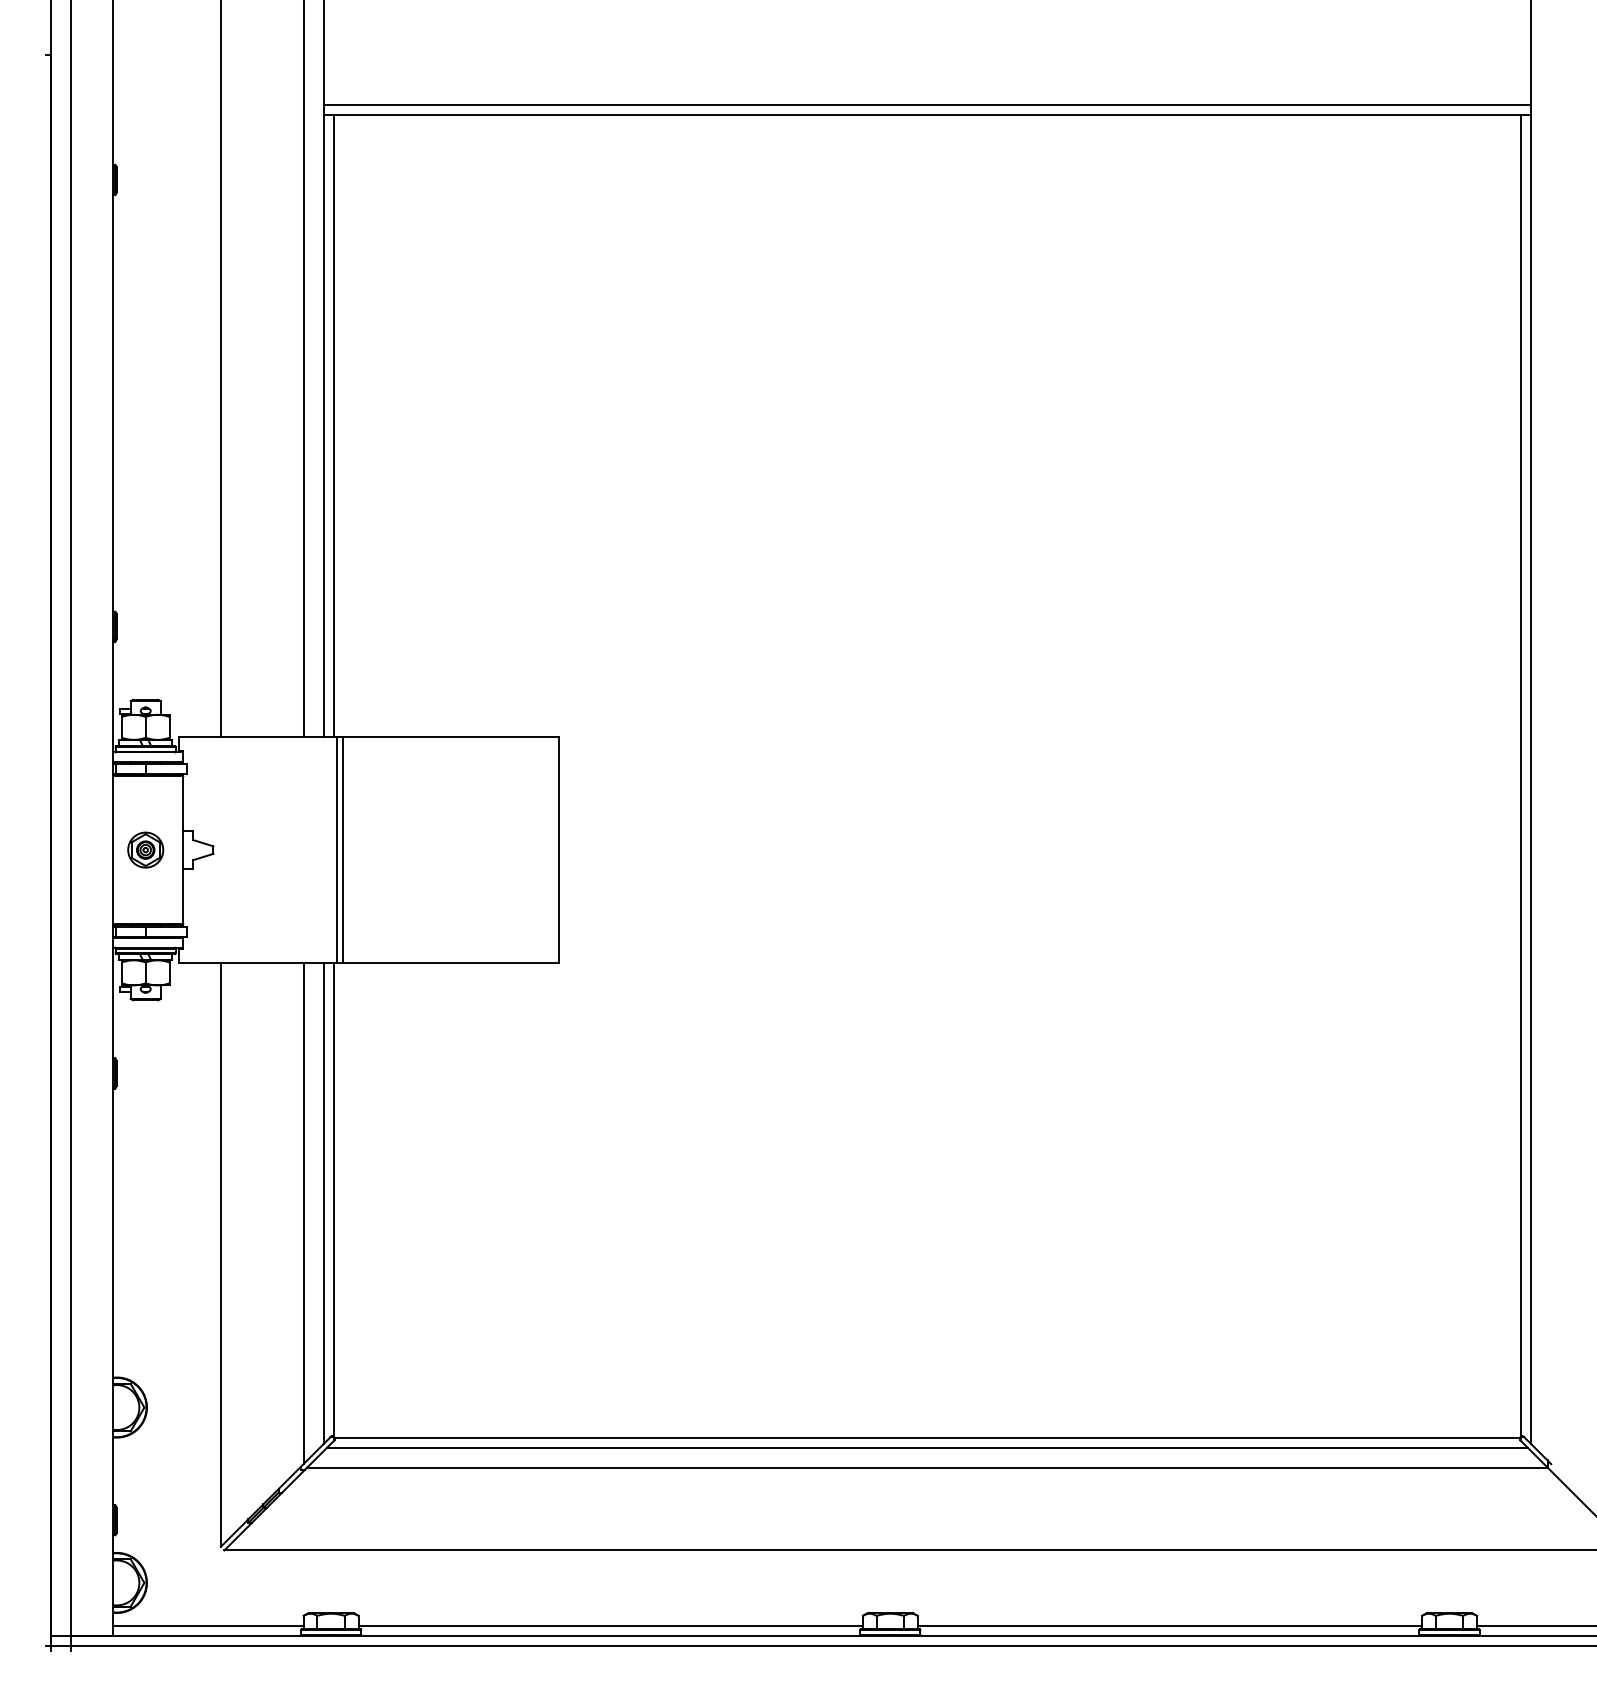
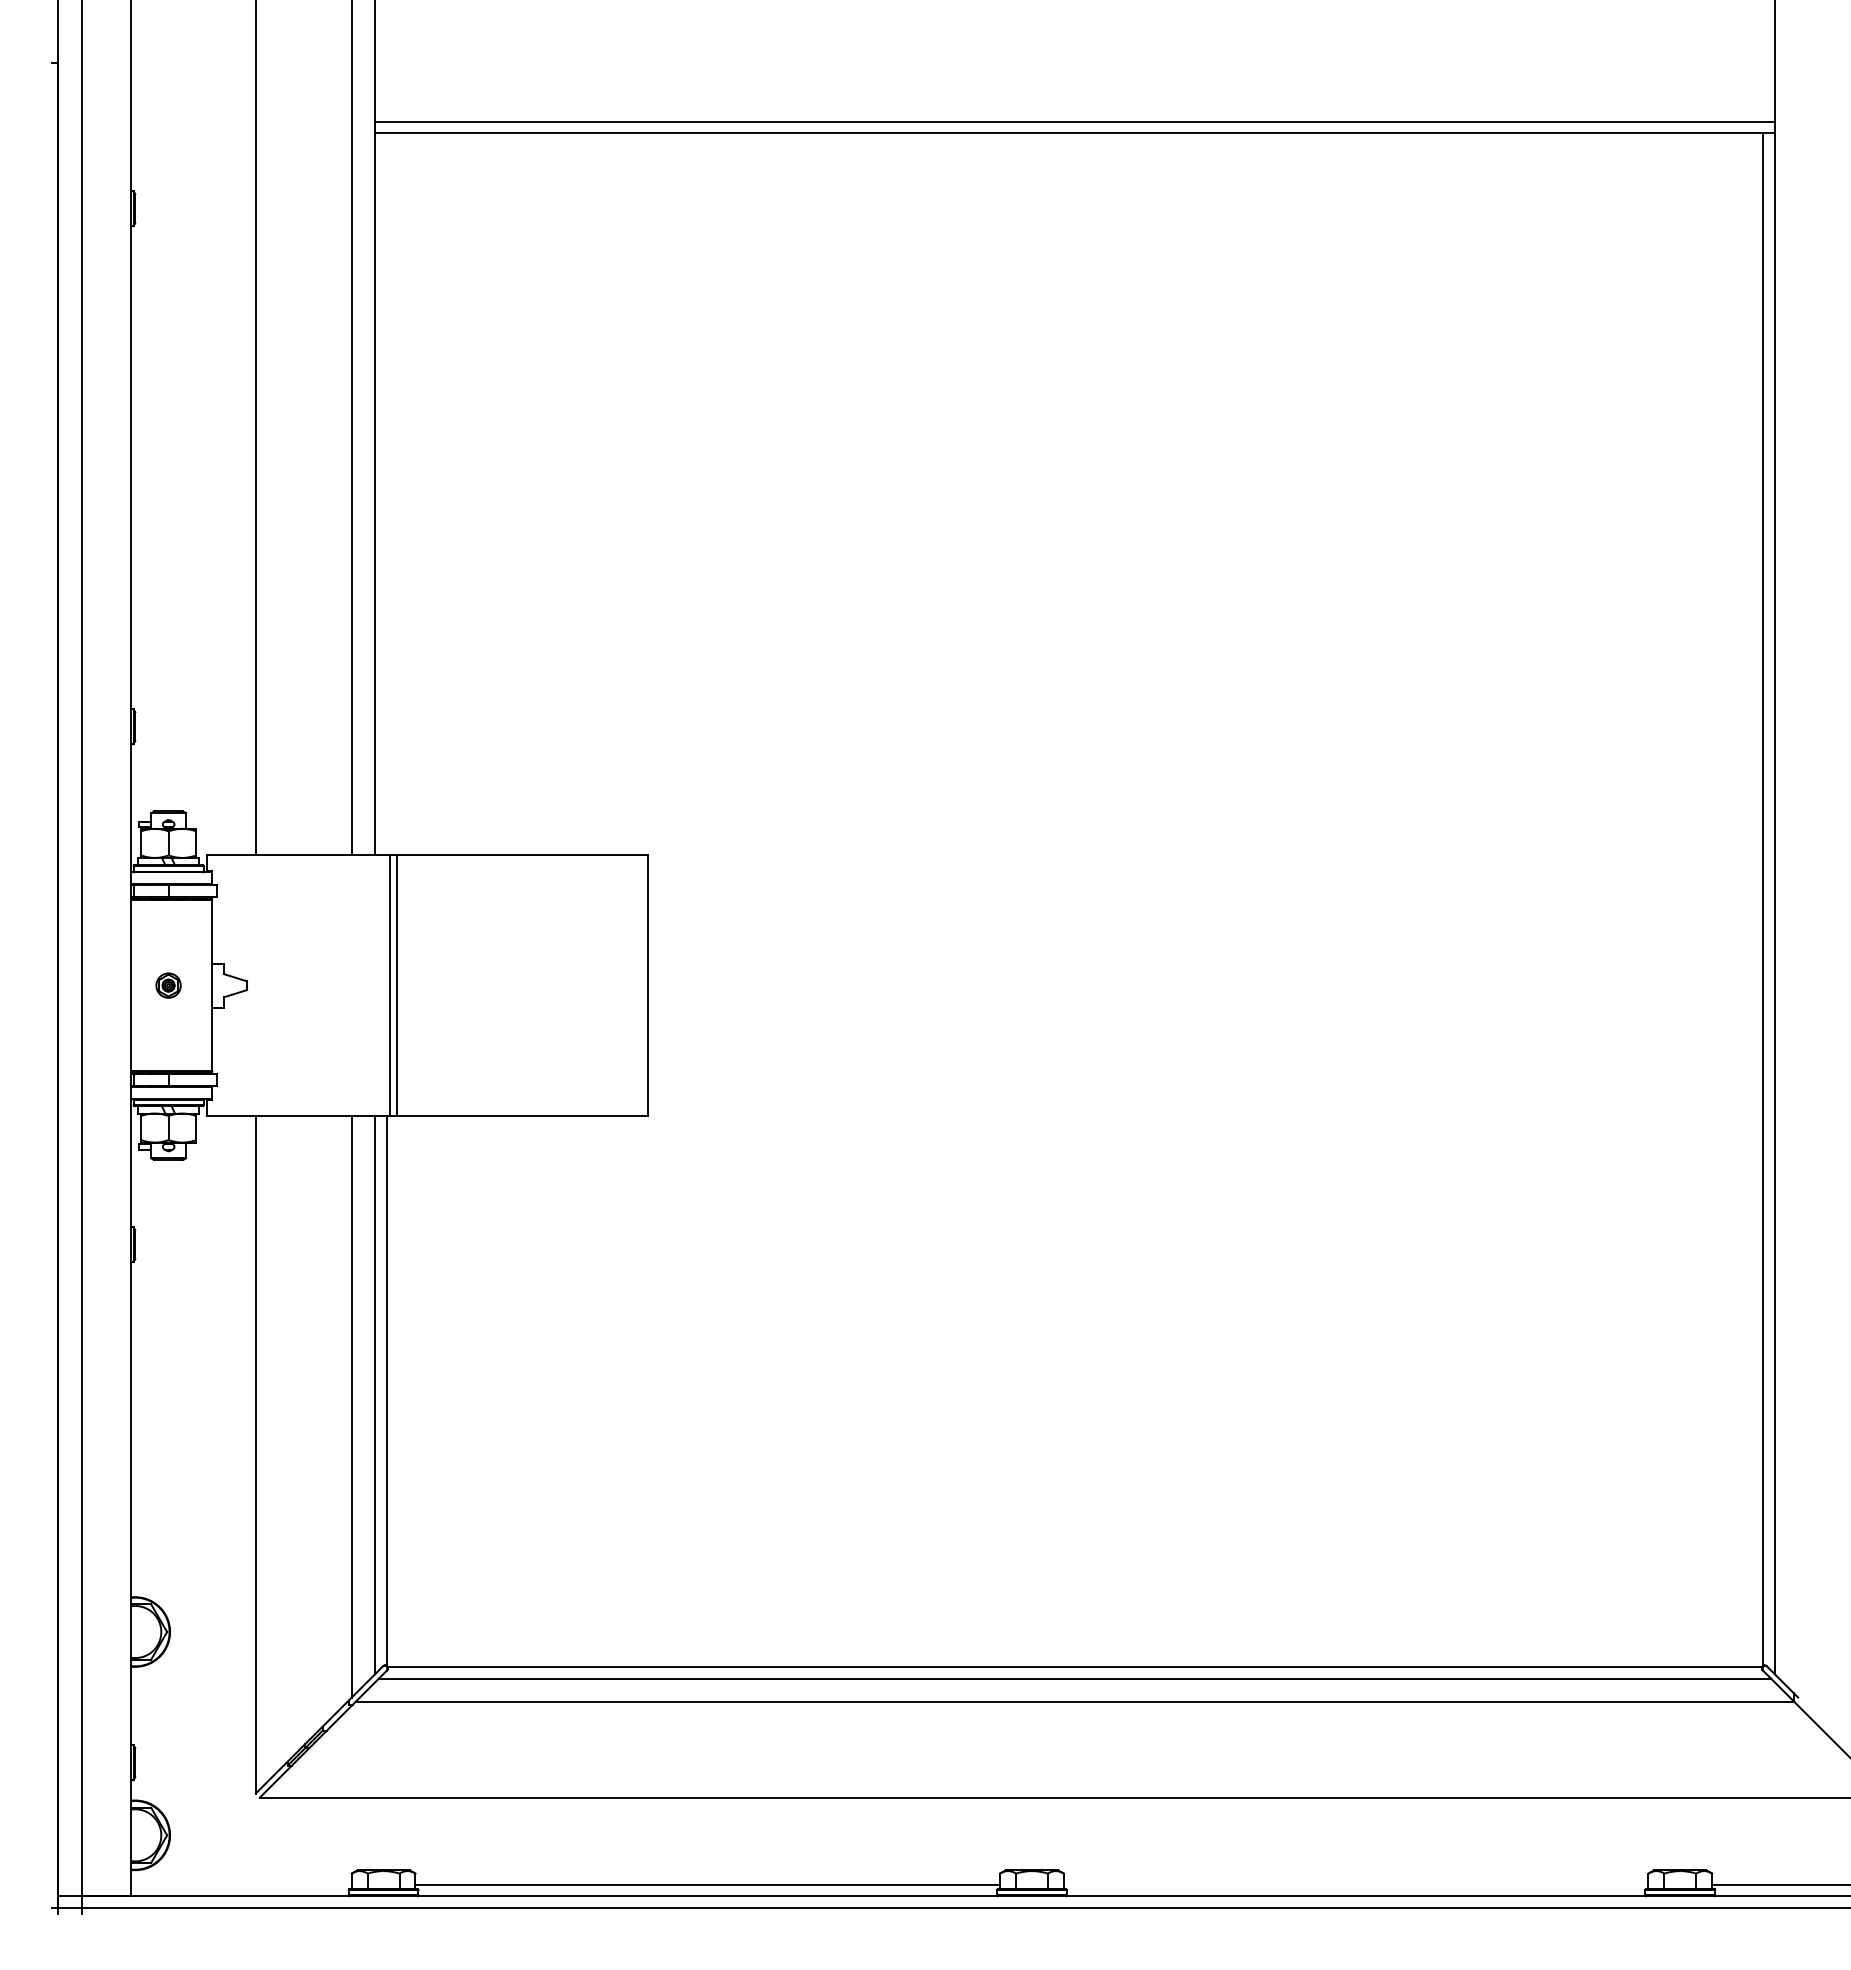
line: (333, 426) -> (386, 494), removed
part: (145, 849) -> (168, 985), size x0.6
line: (207, 1625) -> (240, 1884), removed
line: (1169, 1625) -> (1355, 1884), removed

